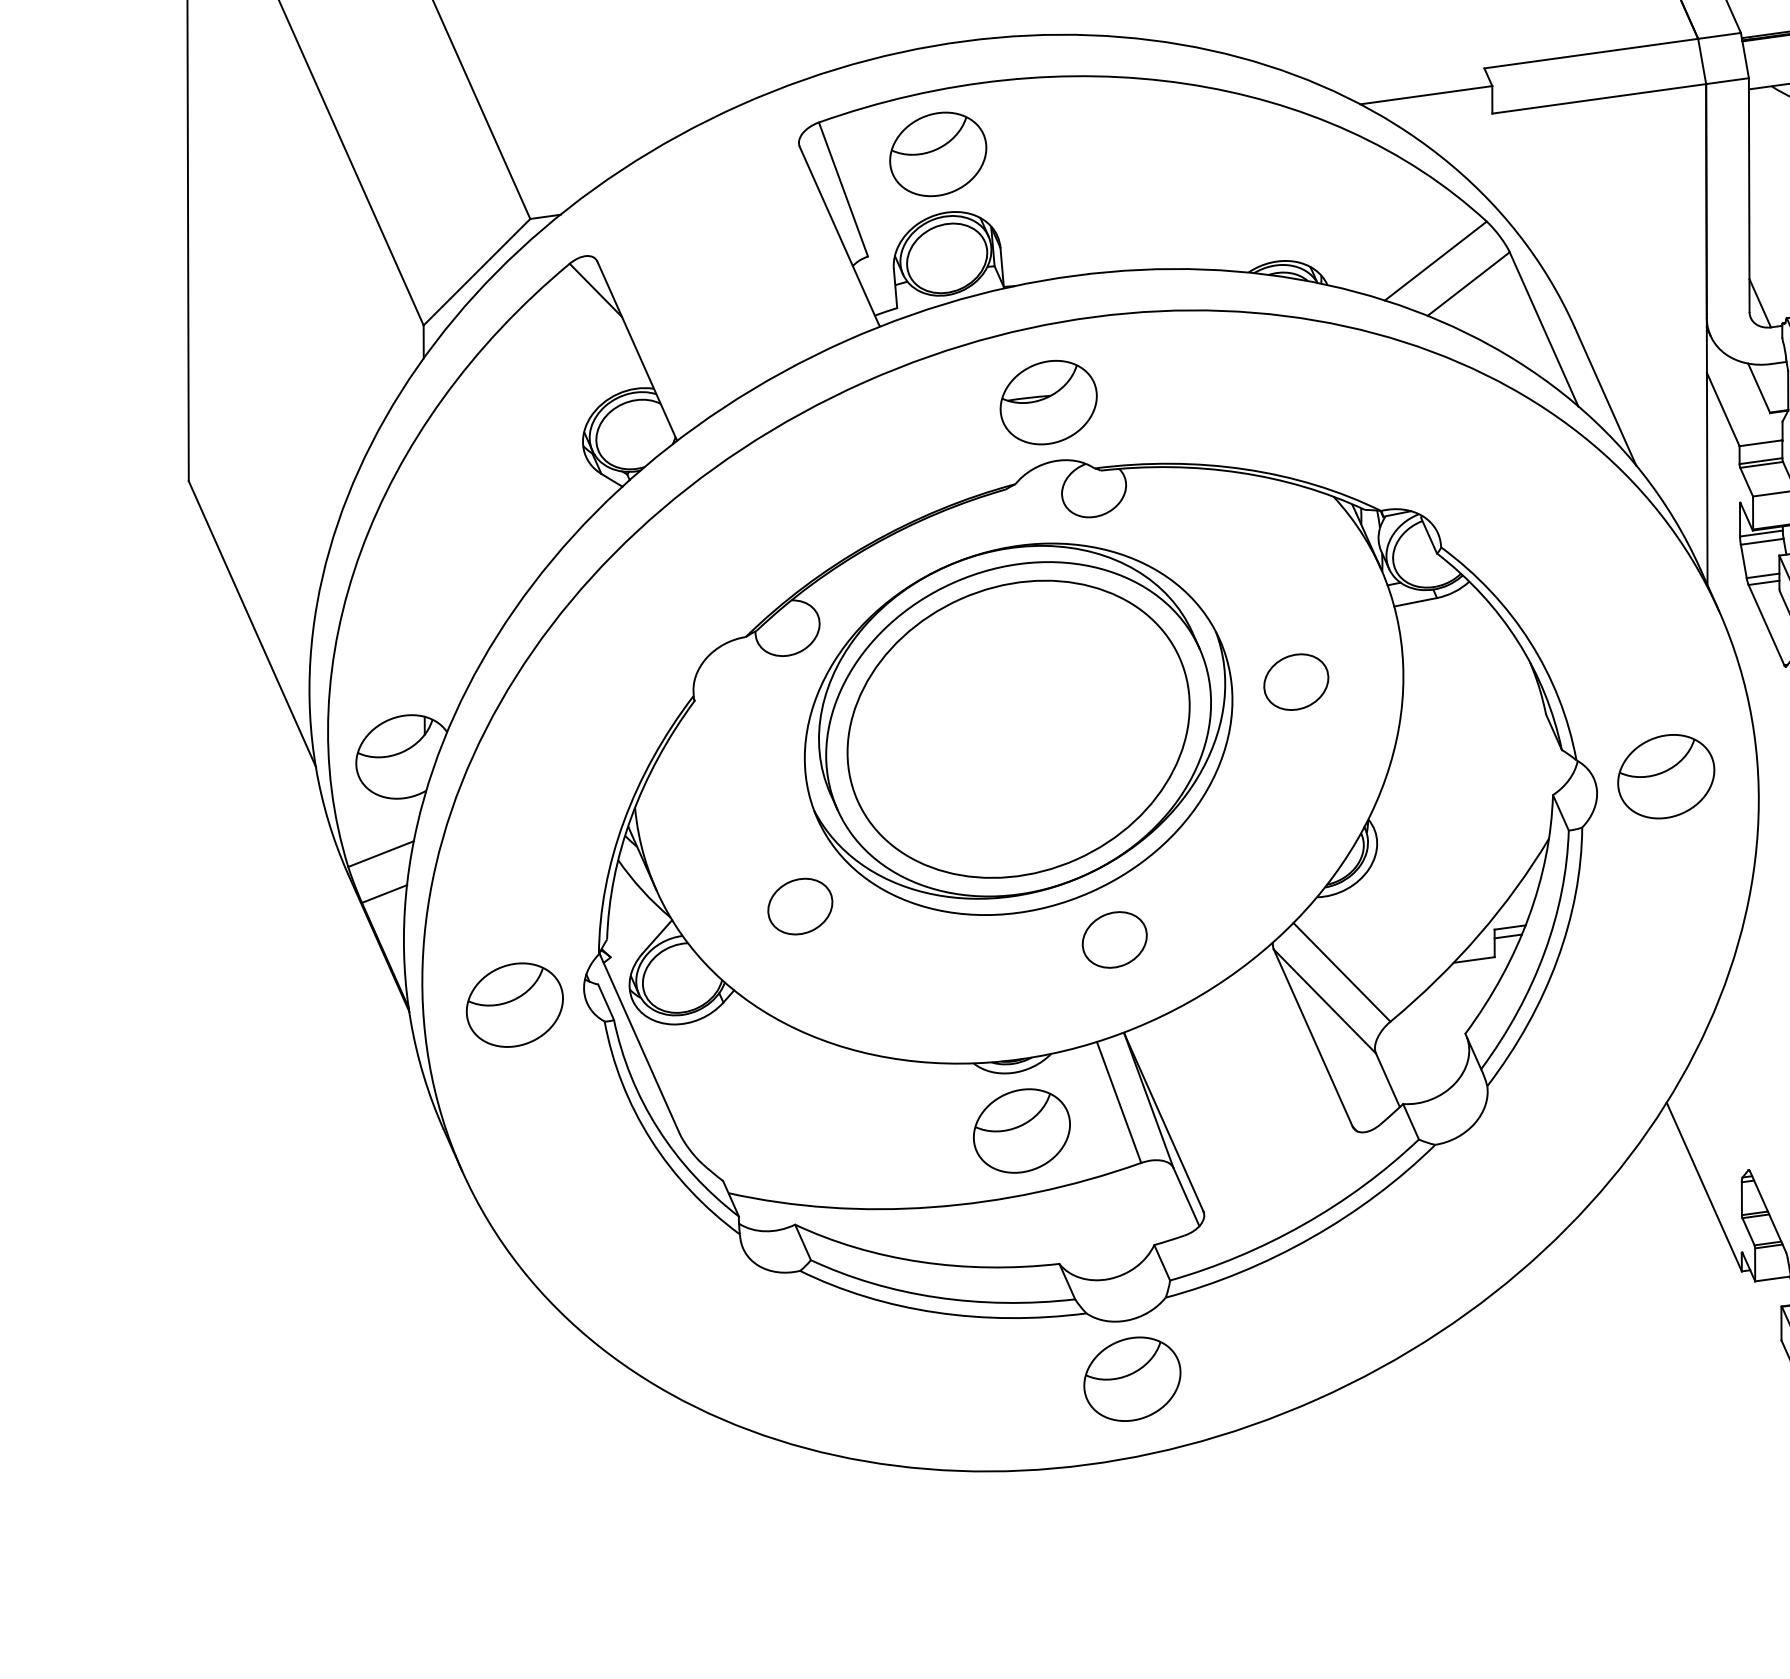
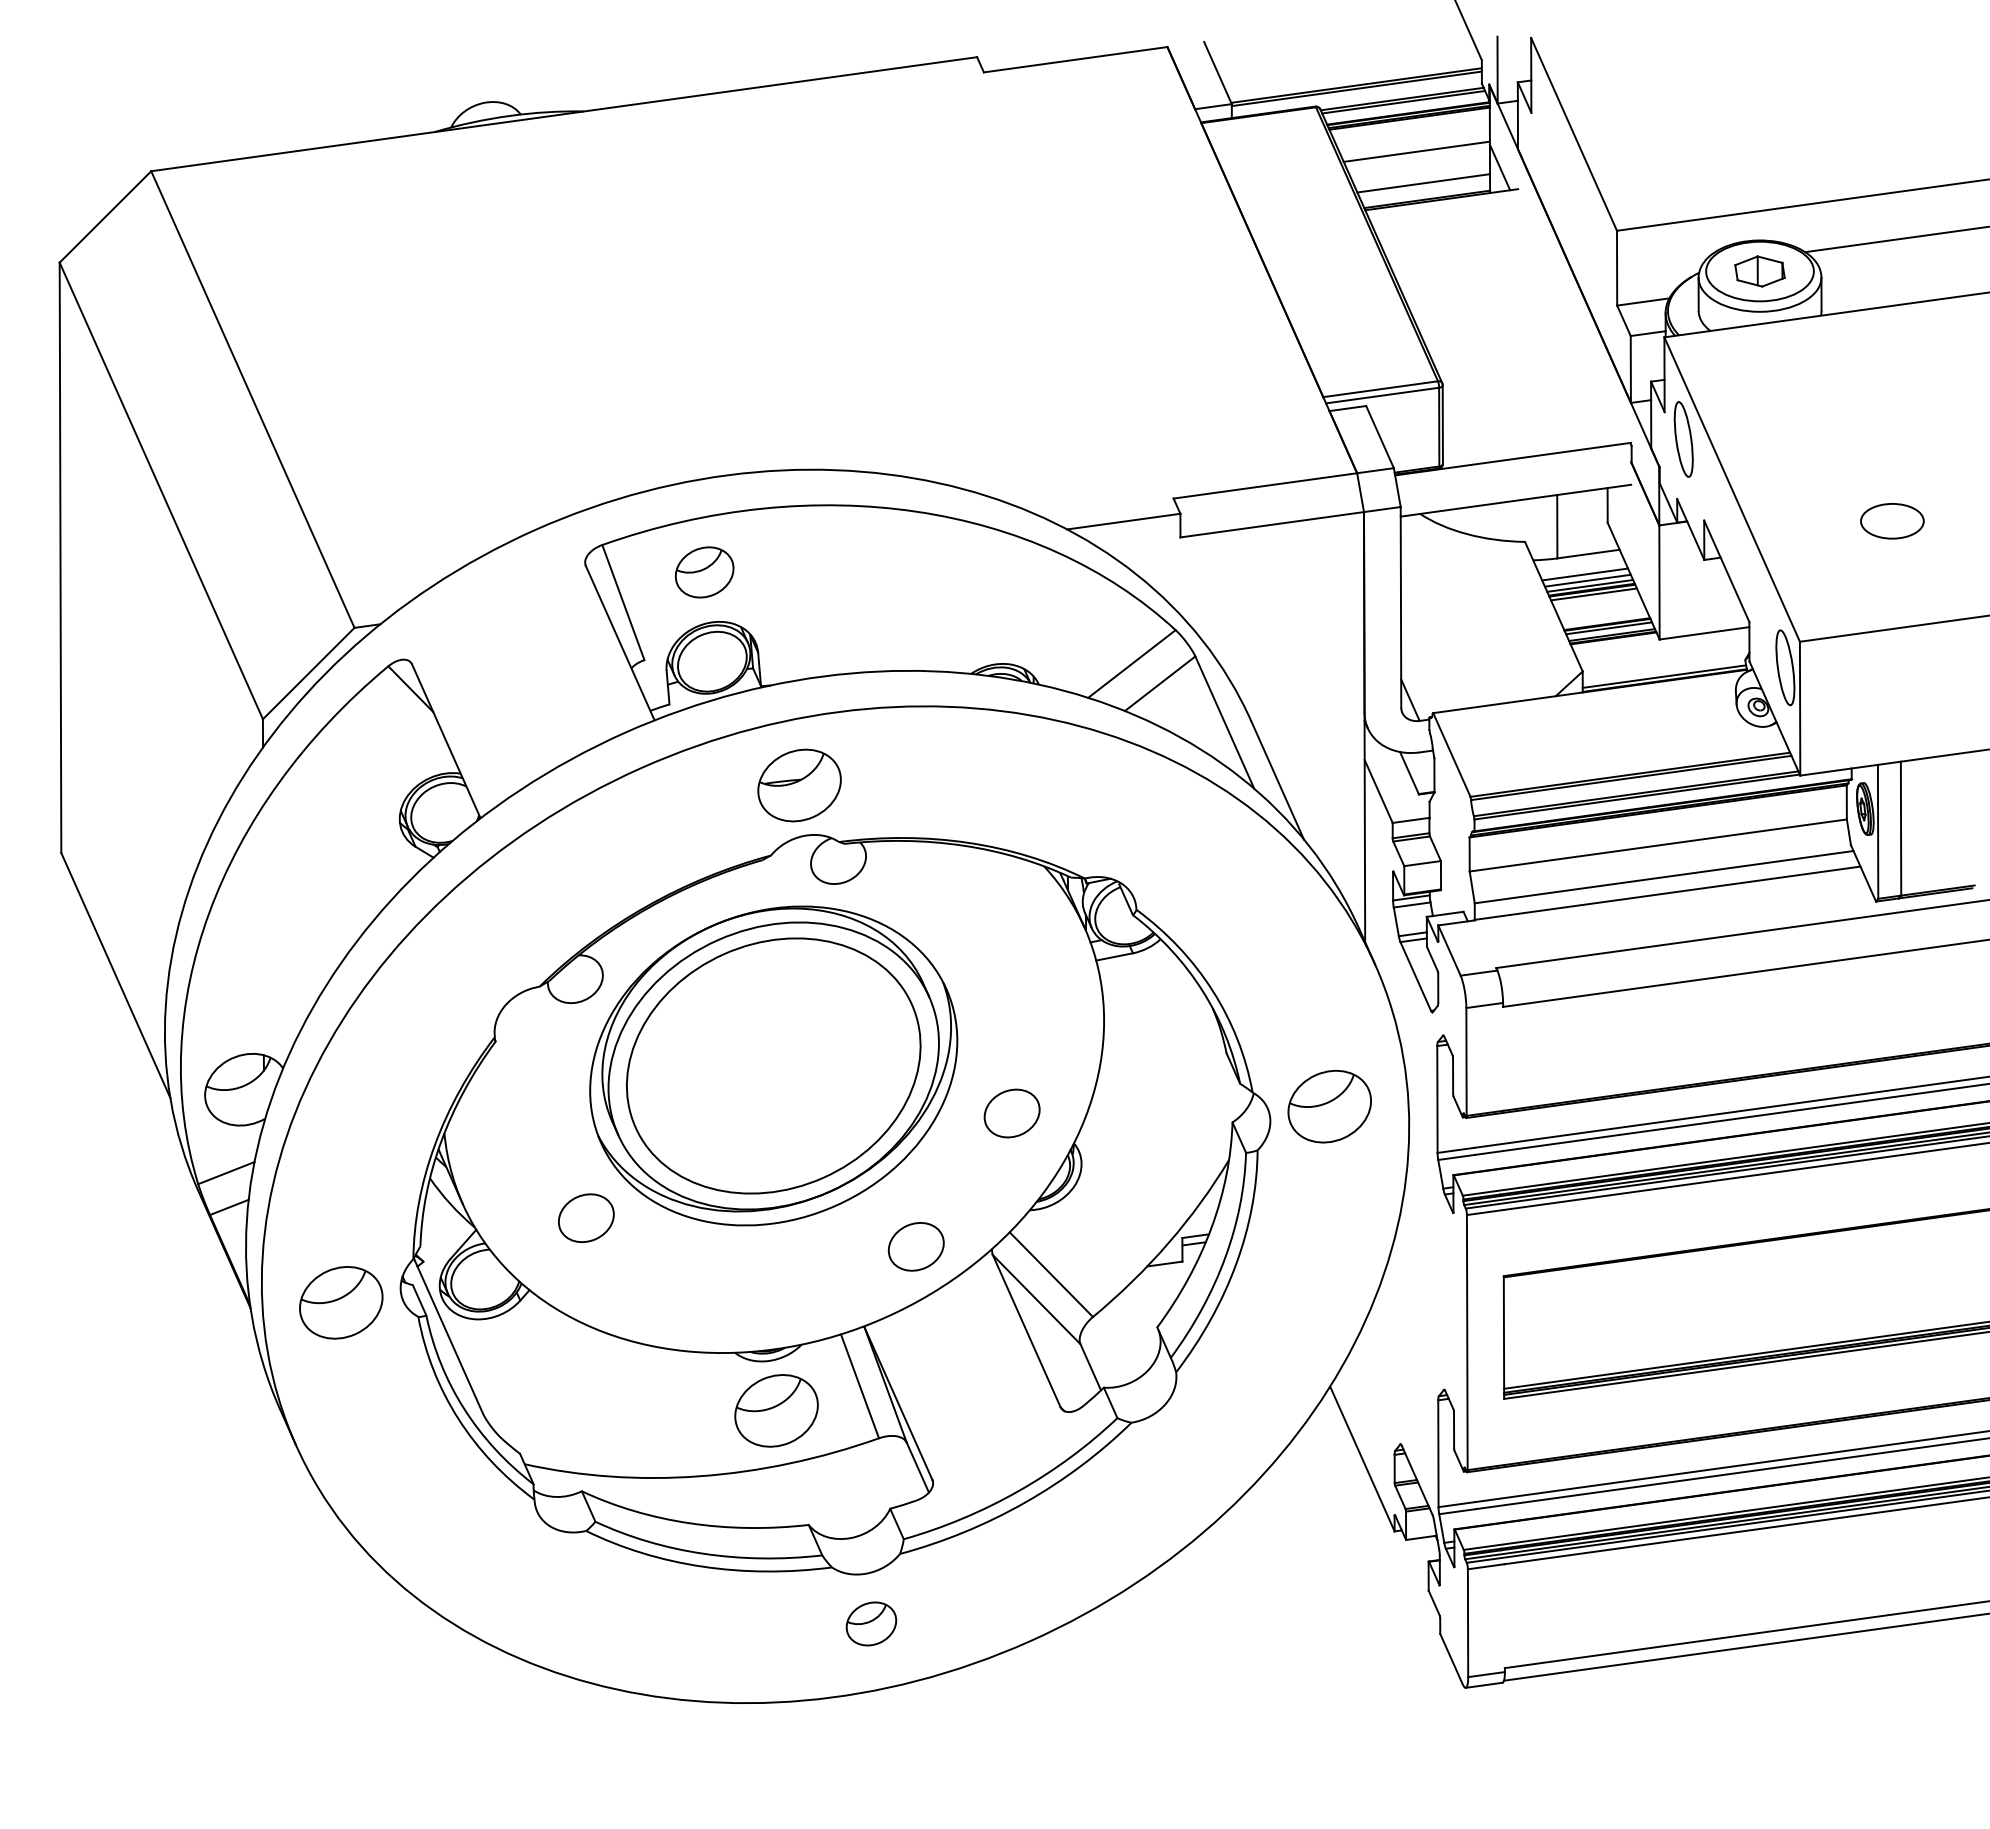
part: (937, 154) -> (704, 572), size x0.7
part: (1295, 682) -> (1011, 1113), moved
part: (1113, 939) -> (915, 1246), moved
part: (1132, 1378) -> (871, 1623), size x0.6

